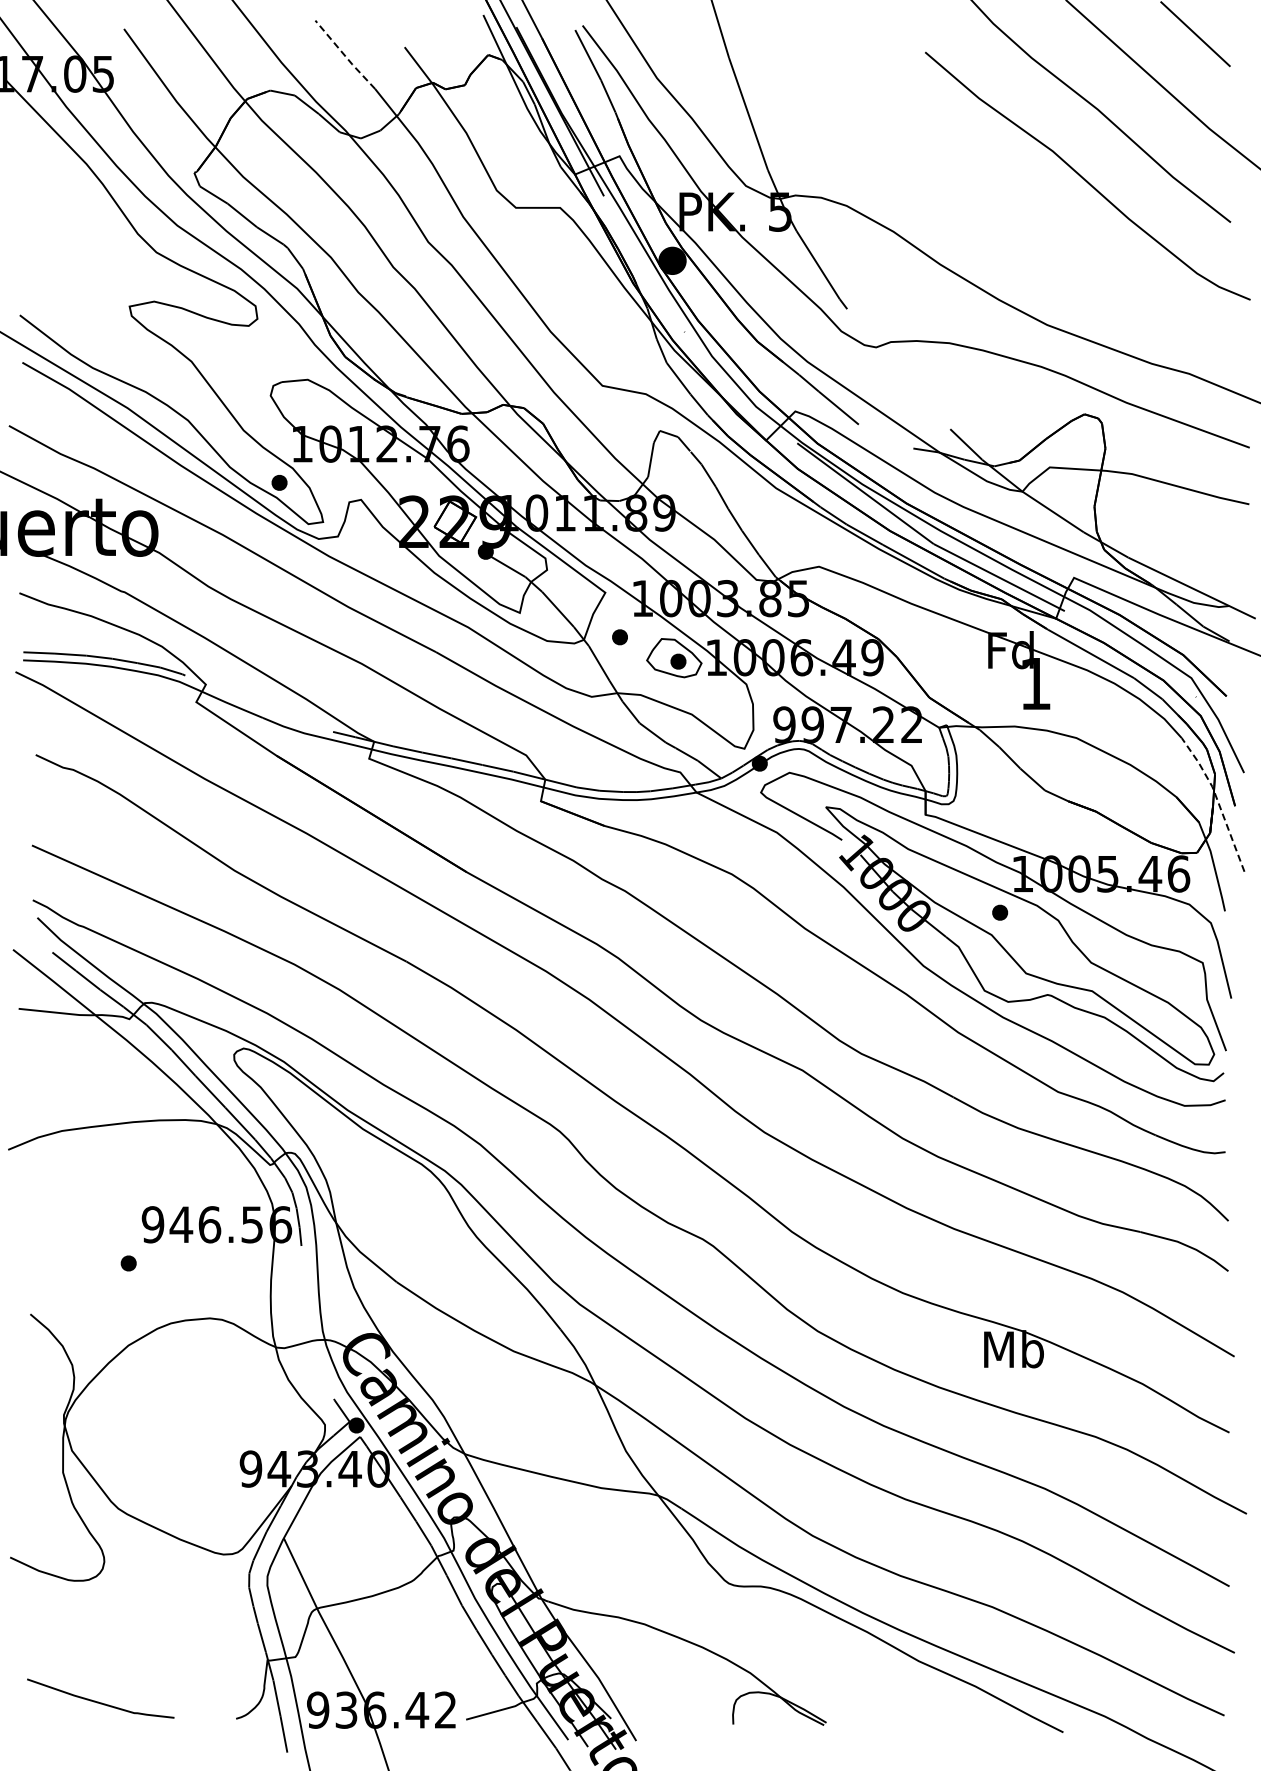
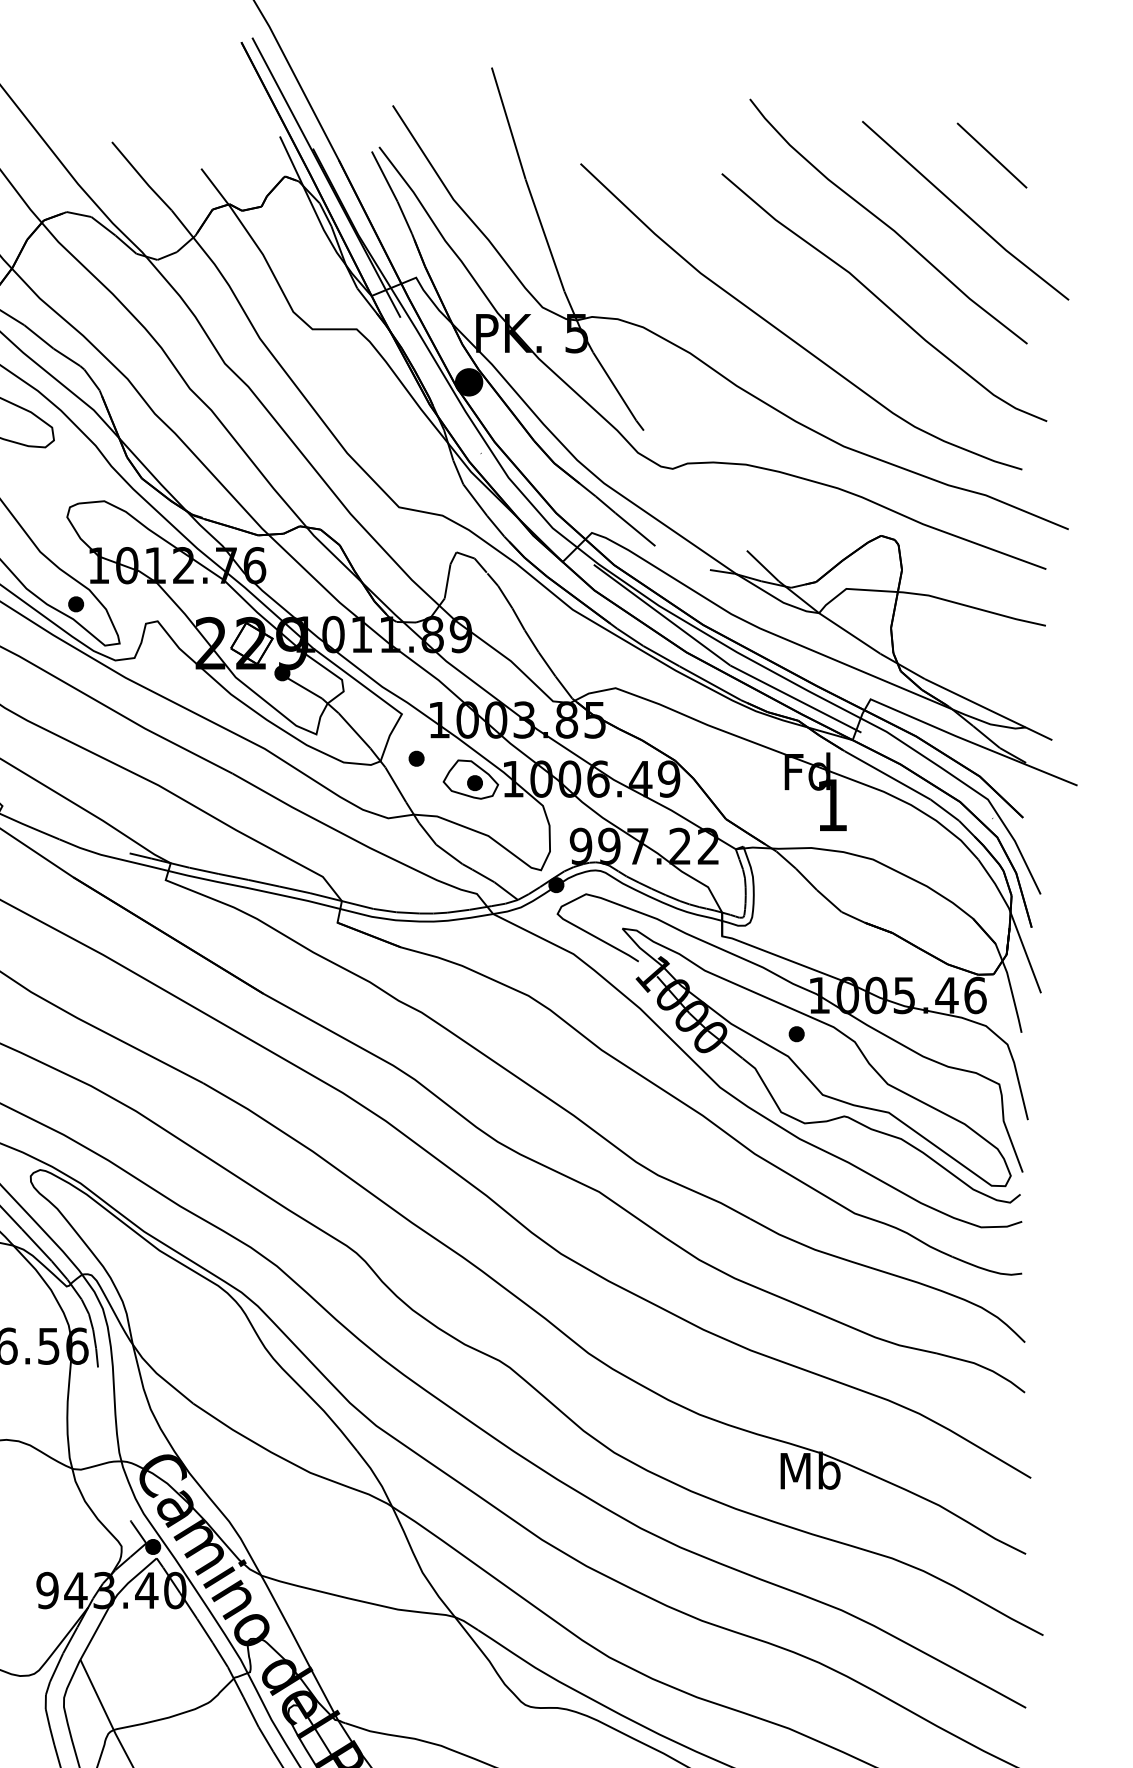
line: (344, 55) -> (141, 176), dashed -> solid
curve: (992, 214) -> (789, 335), added
line: (1217, 800) -> (1014, 921), dashed -> solid

